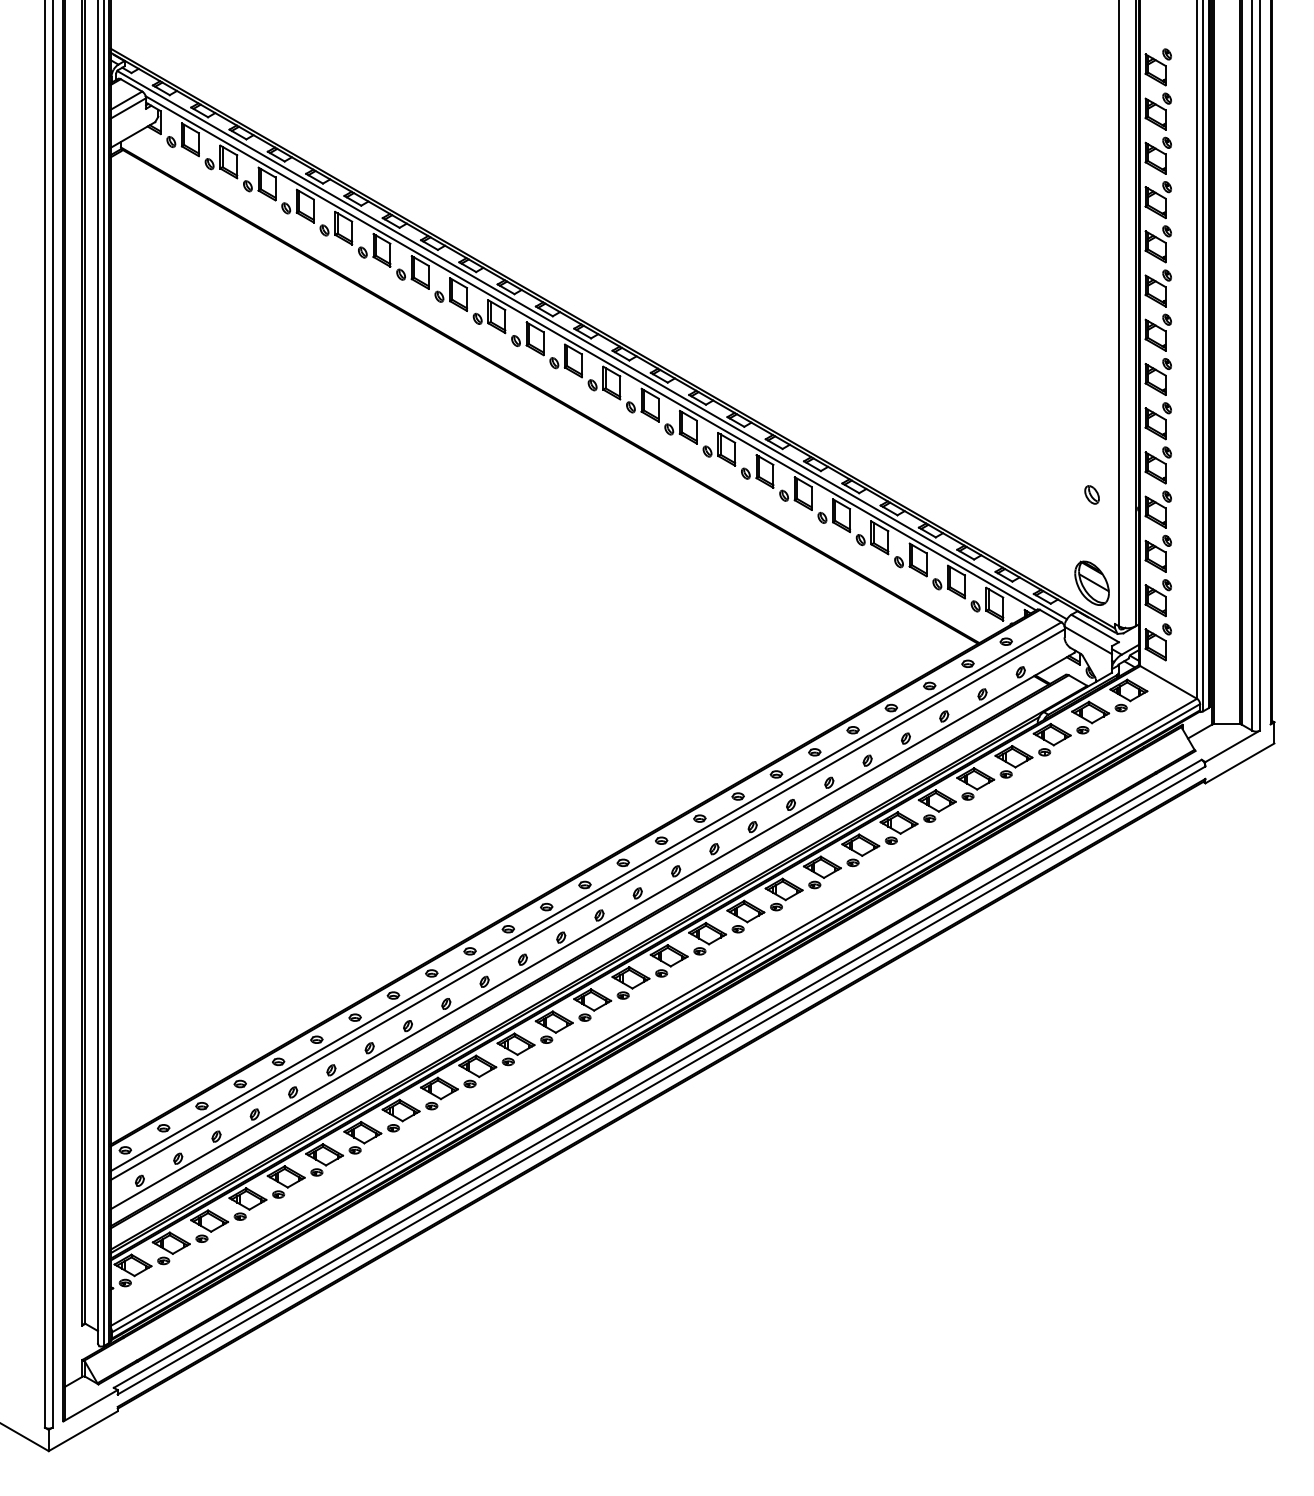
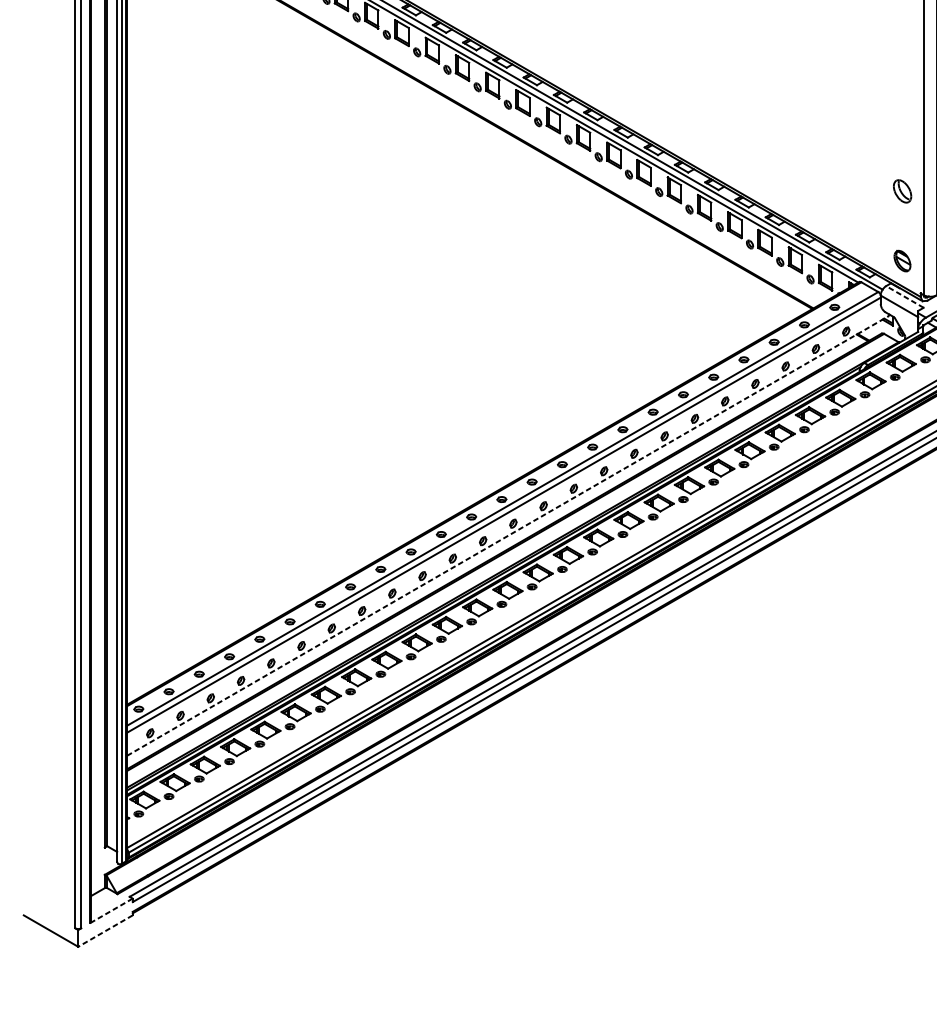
part: (1091, 494) -> (902, 191), size x1.6
part: (1091, 582) -> (902, 260), size x0.6
line: (1094, 628) -> (904, 296), solid -> dashed
line: (592, 931) -> (507, 536), solid -> dashed
line: (90, 1406) -> (111, 911), solid -> dashed
line: (83, 1431) -> (105, 931), solid -> dashed

